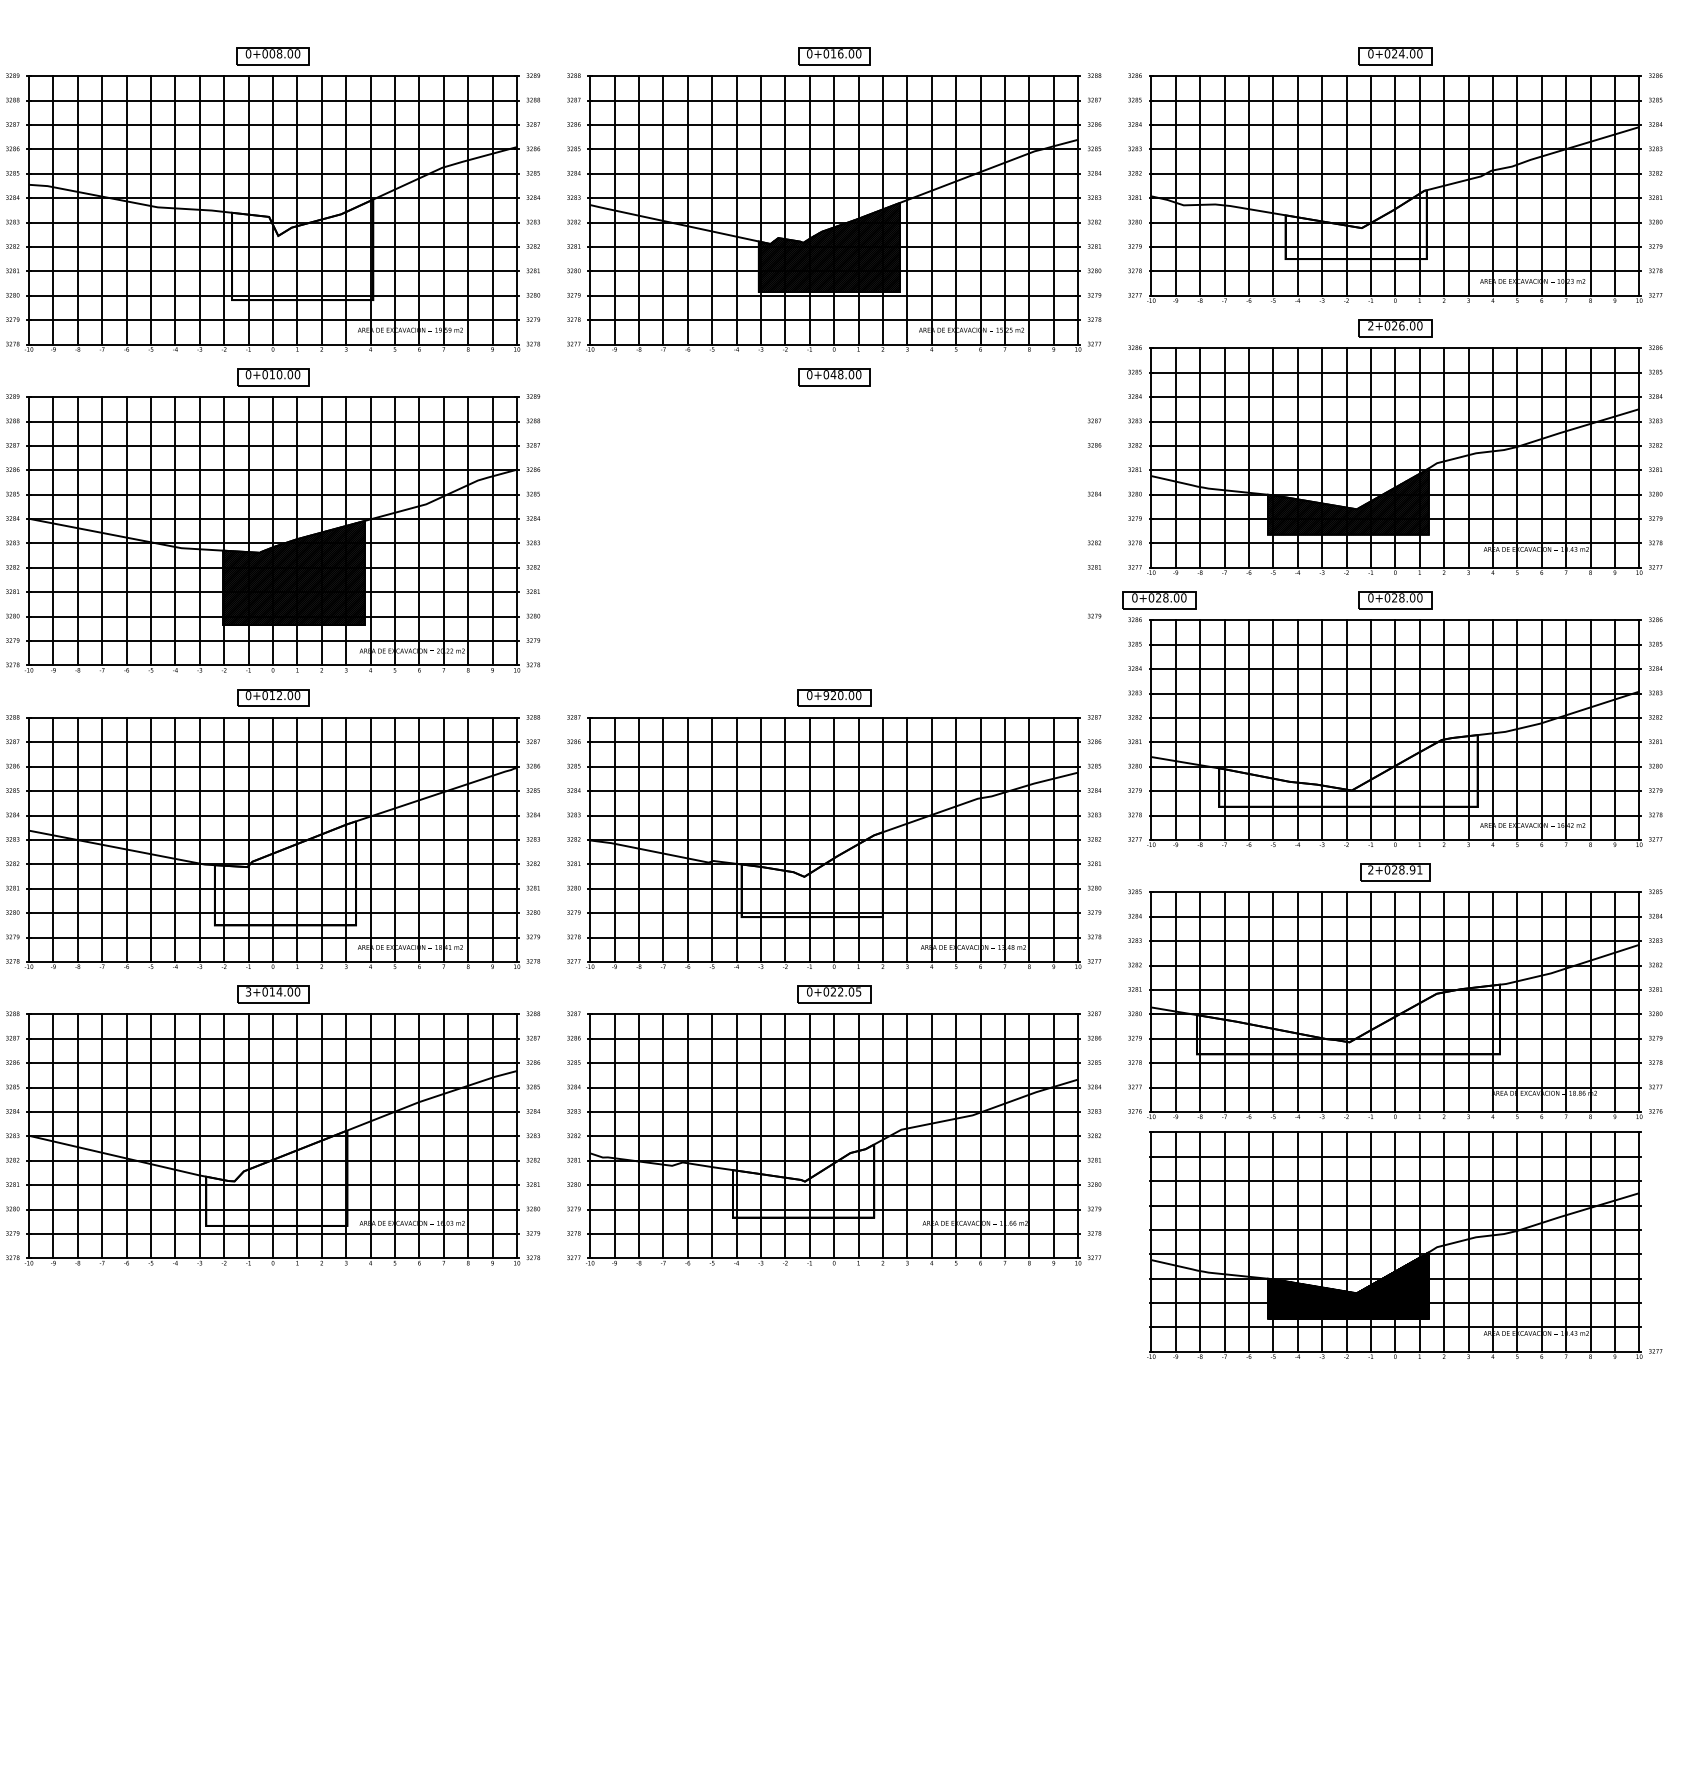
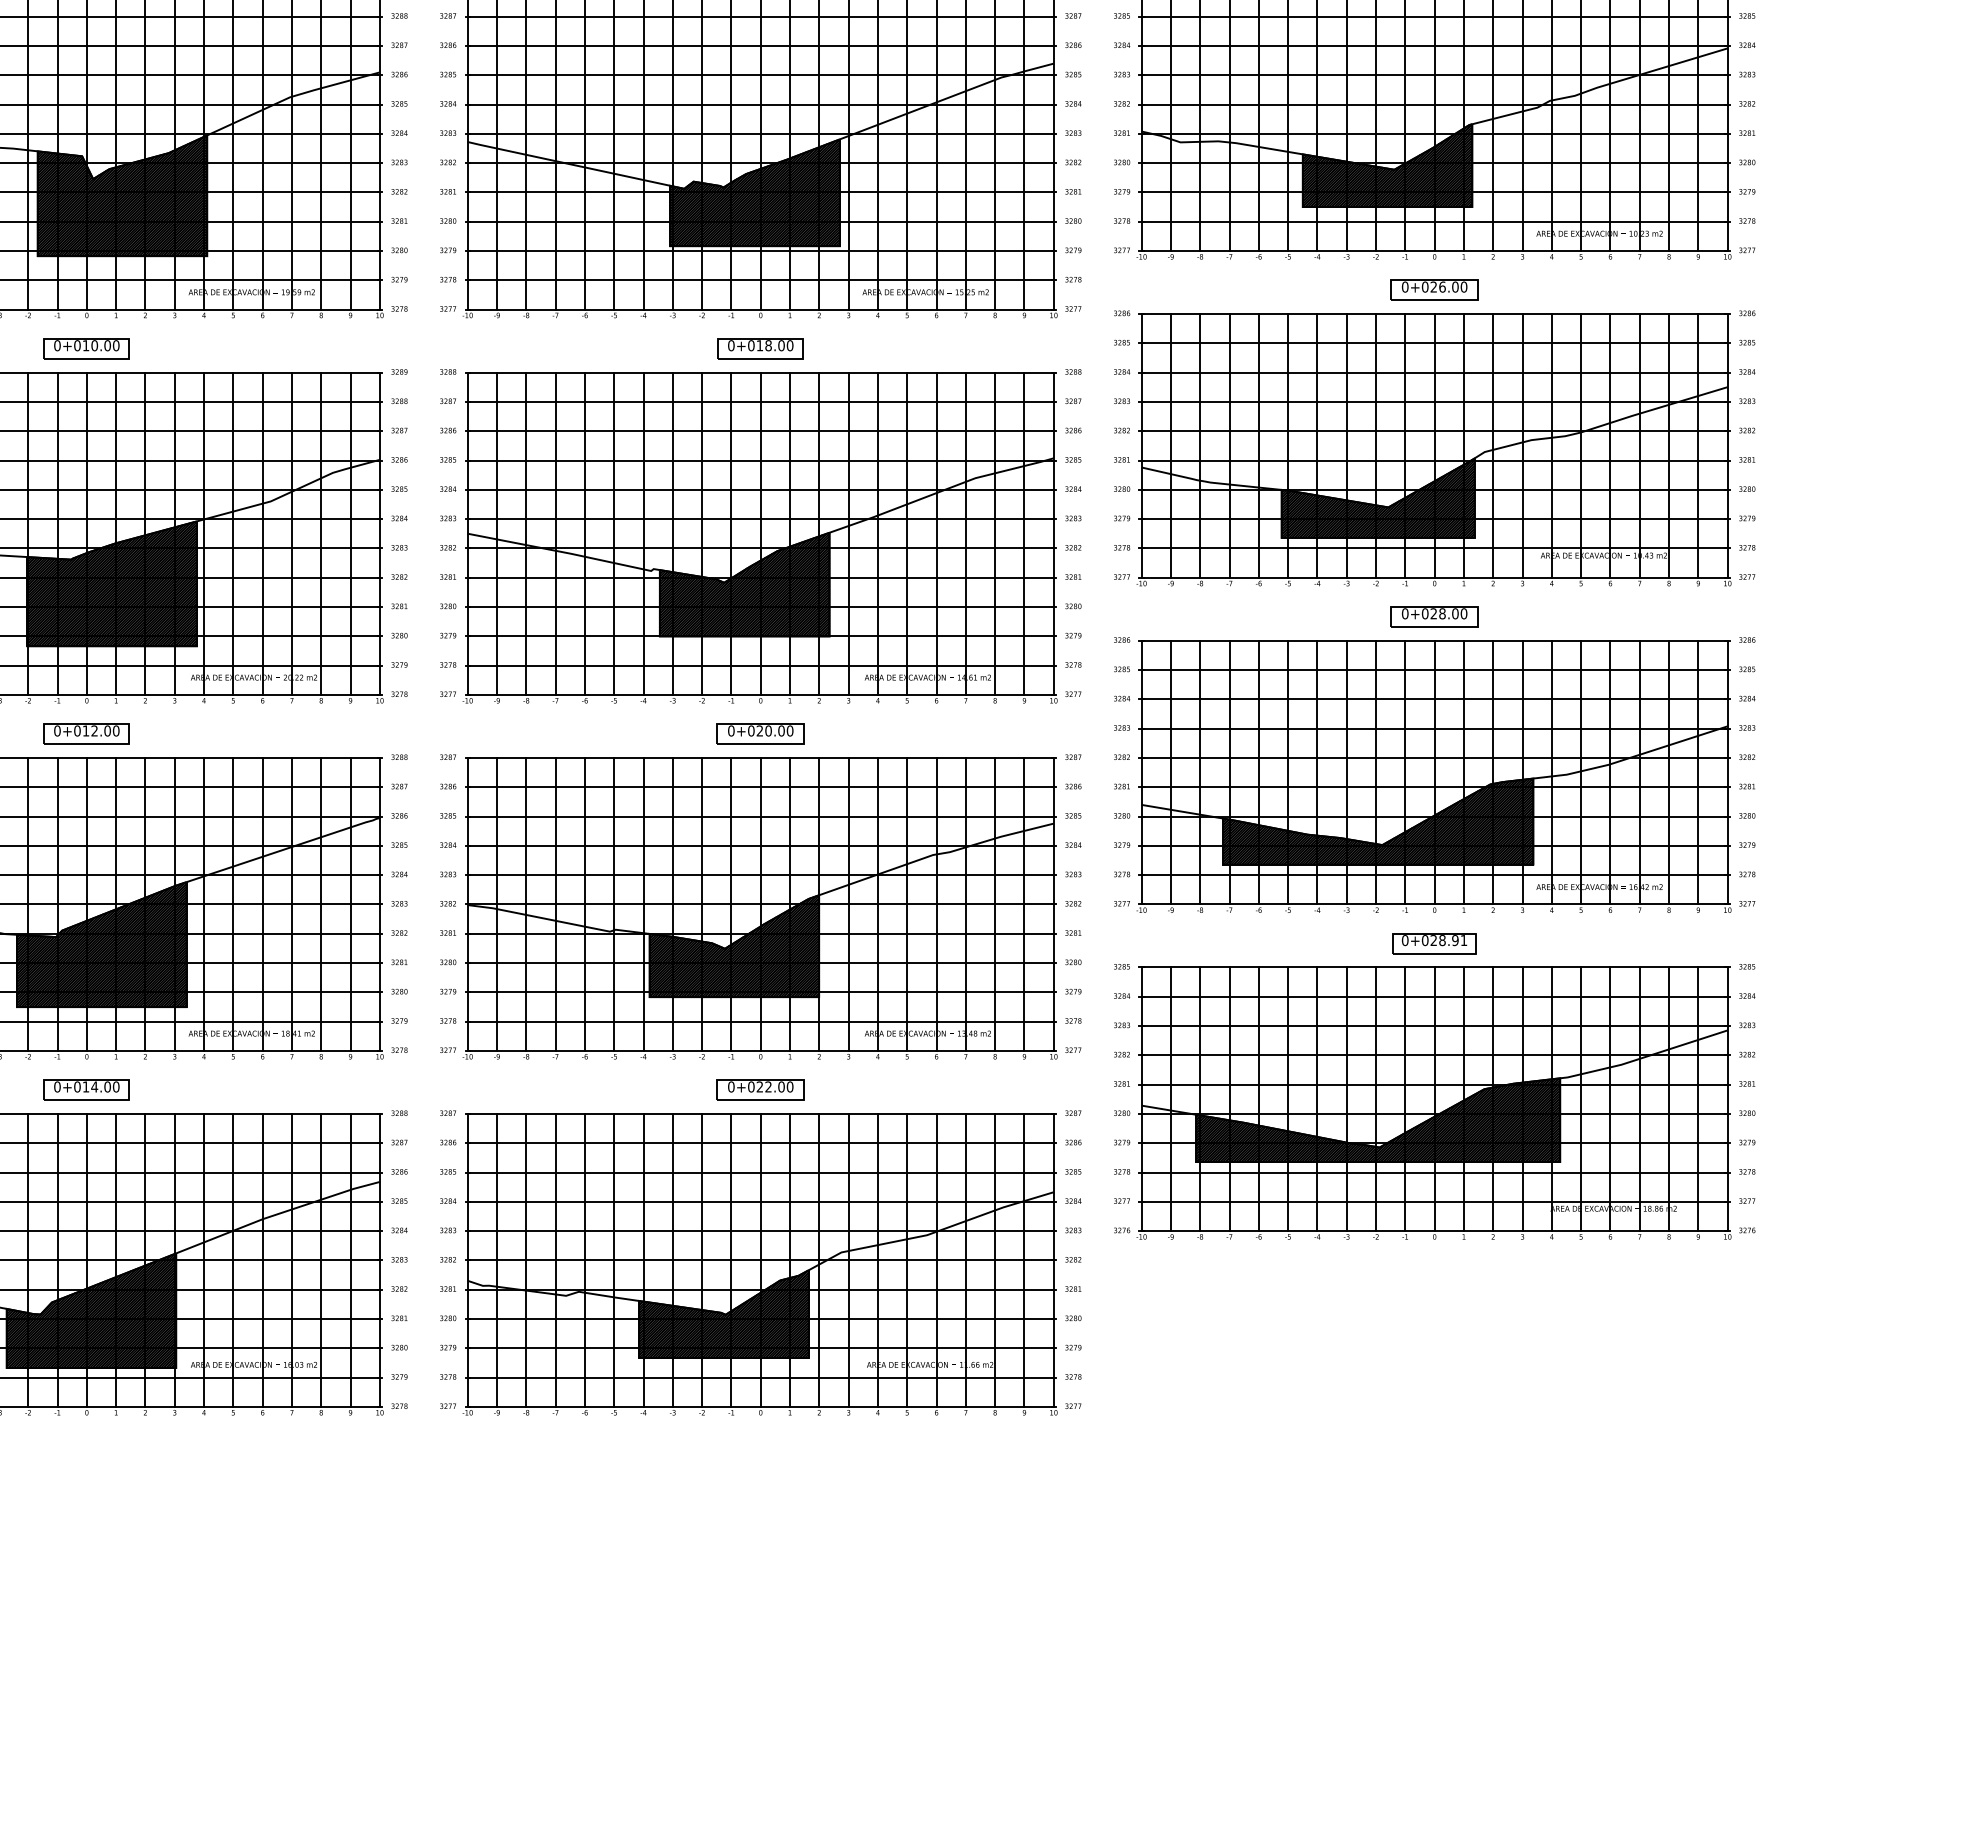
hatch: (1355, 224) -> (1386, 165), added
hatch: (302, 249) -> (122, 195), added
text: (1370, 325) -> (1404, 286), 2+026.00 -> 0+026.00
text: (833, 374) -> (759, 345), 0+048.00 -> 0+018.00
part: (834, 533) -> (761, 536), added
part: (1159, 600) -> (1151, 616), removed
text: (825, 695) -> (750, 731), 0+920.00 -> 0+020.00
hatch: (1348, 770) -> (1378, 821), added
text: (1370, 869) -> (1404, 939), 2+028.91 -> 0+028.91
hatch: (285, 873) -> (101, 944), added
hatch: (811, 874) -> (733, 945), added
text: (248, 991) -> (57, 1086), 3+014.00 -> 0+014.00
text: (858, 991) -> (789, 1086), 0+022.05 -> 0+022.00
hatch: (1347, 1019) -> (1377, 1120), added
hatch: (276, 1177) -> (91, 1309), added
hatch: (803, 1180) -> (723, 1313), added
part: (1404, 1244) -> (1445, 1390), removed

